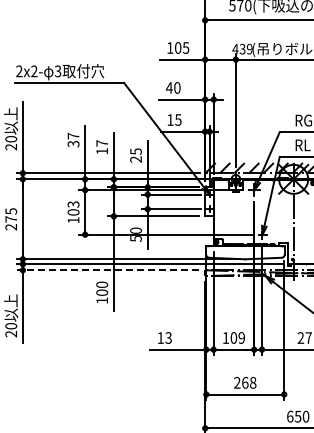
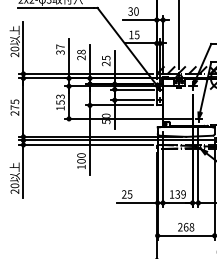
text: (168, 87) -> (129, 11), 40 -> 30
text: (102, 147) -> (81, 55), 17 -> 28
text: (73, 212) -> (60, 102), 103 -> 153
line: (107, 270) -> (85, 145), dashed -> solid
text: (164, 337) -> (127, 194), 13 -> 25
text: (233, 337) -> (177, 194), 109 -> 139

